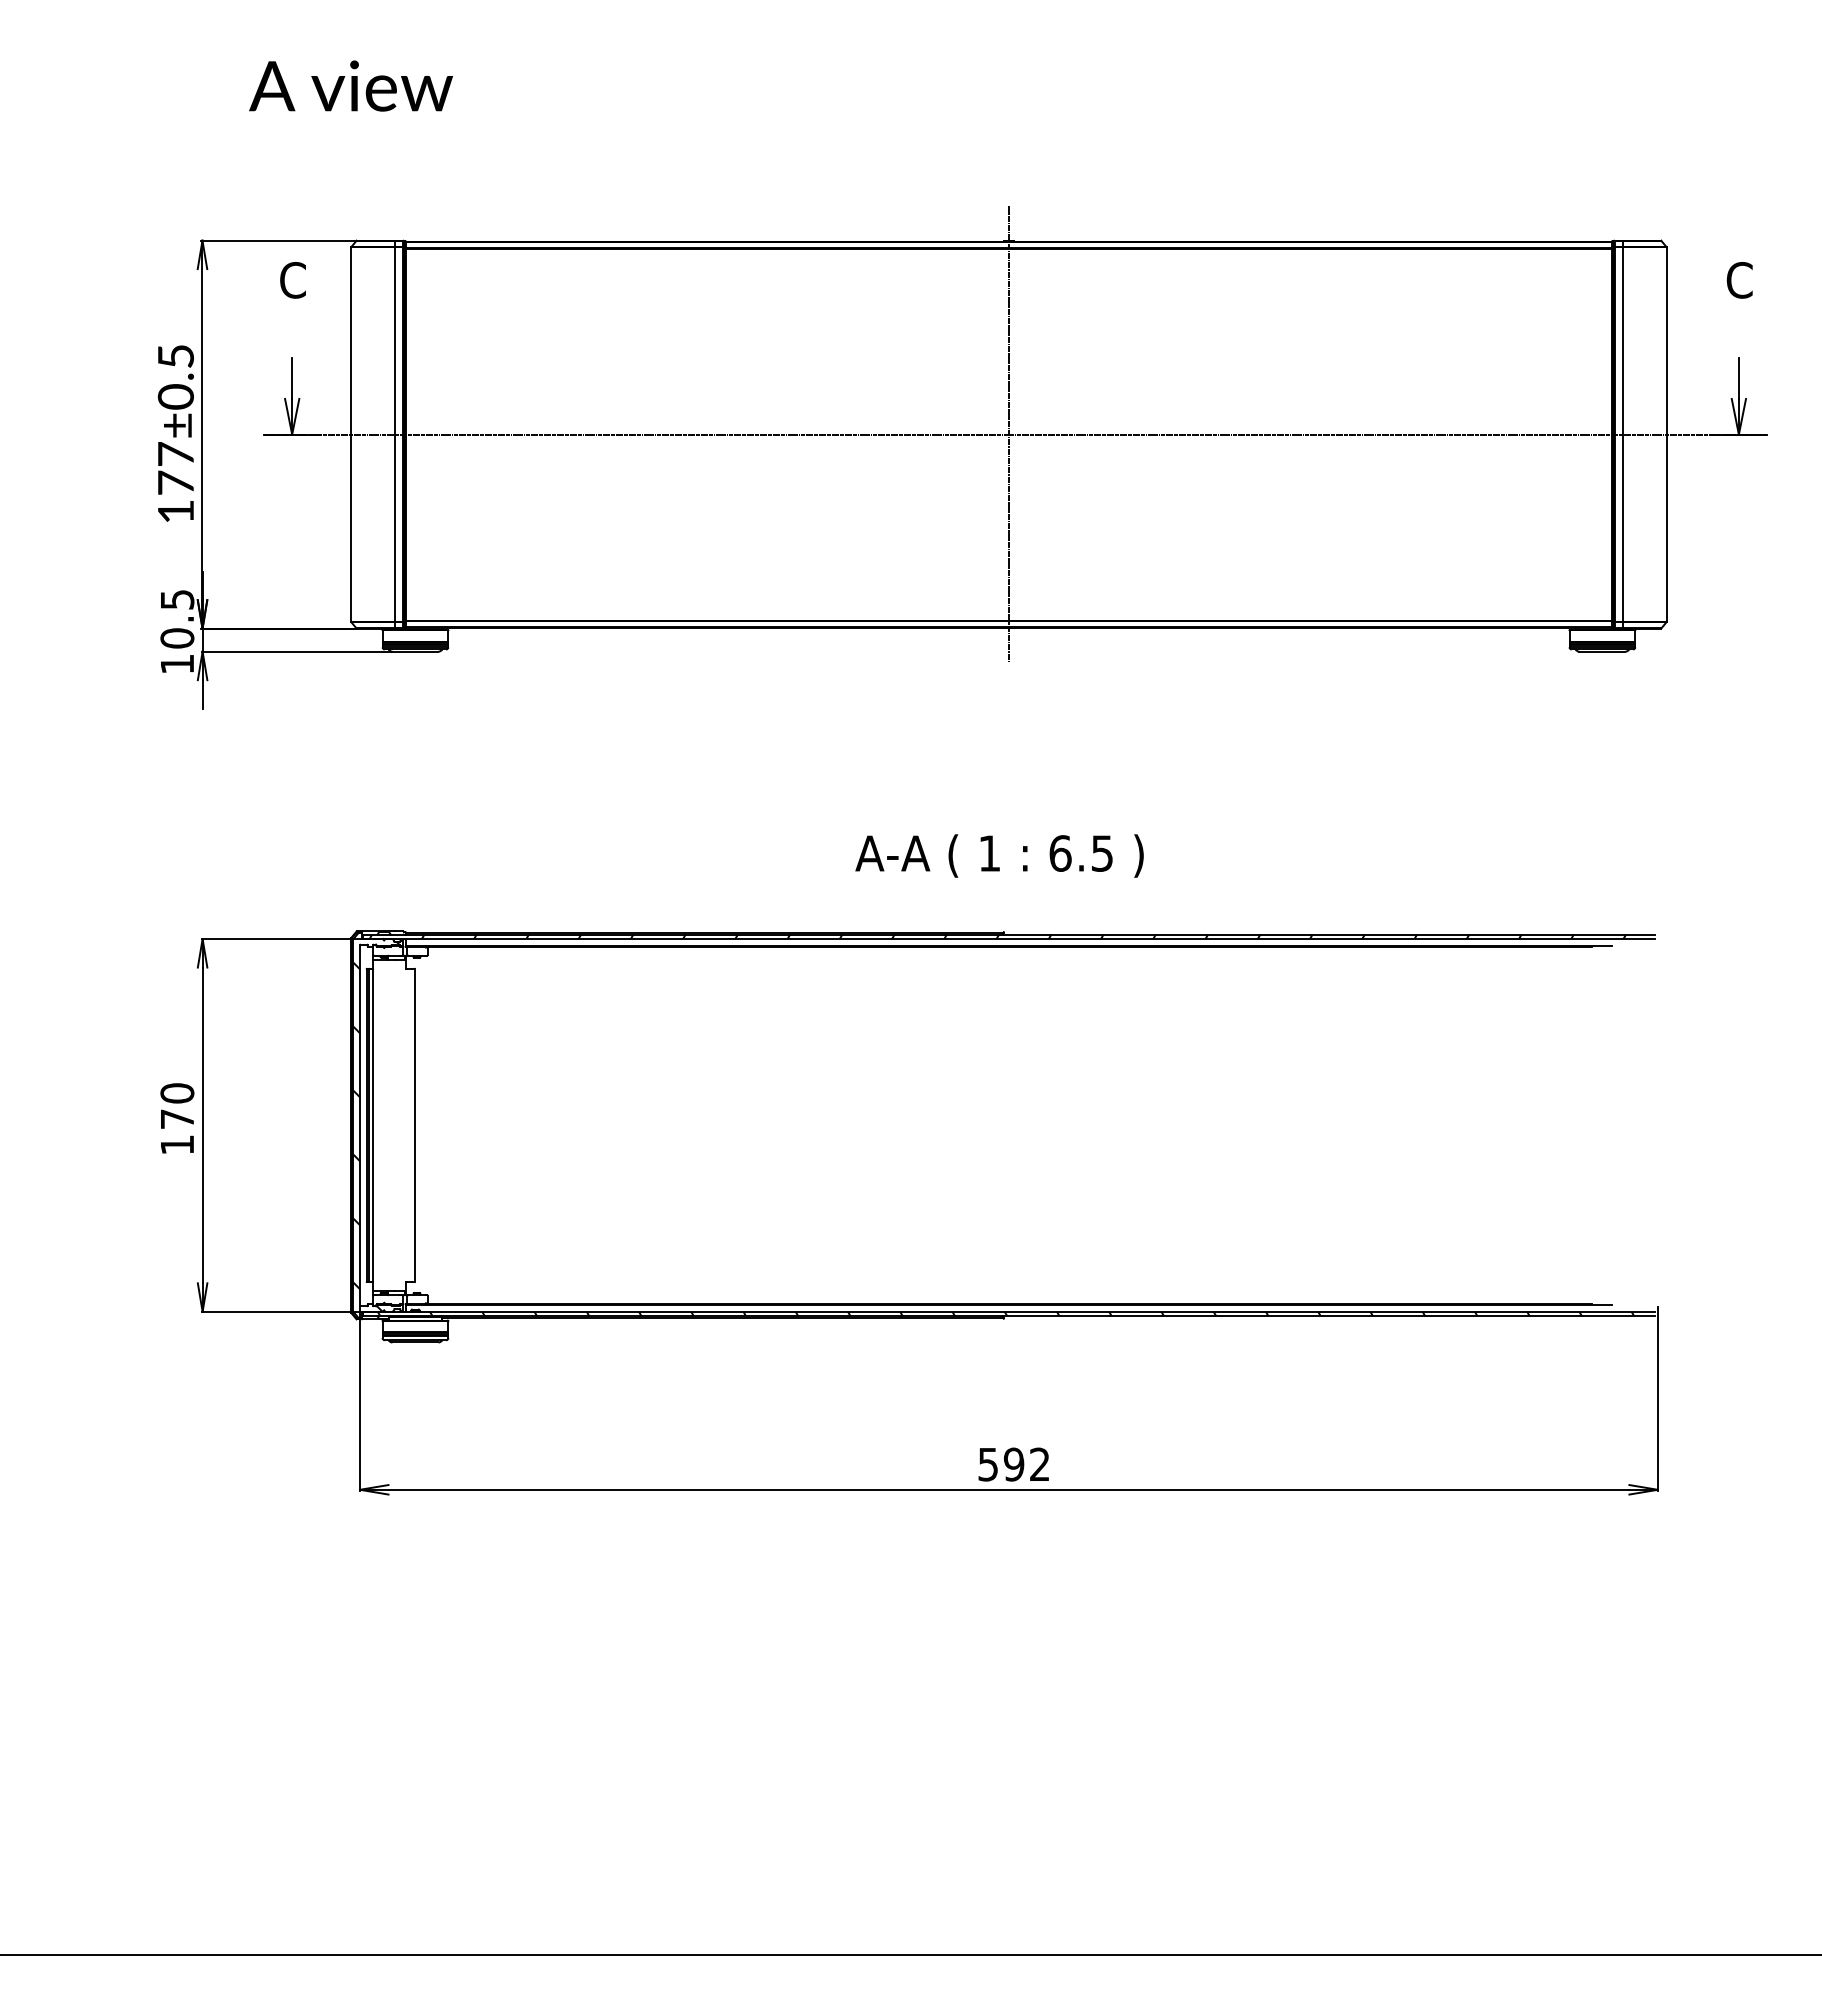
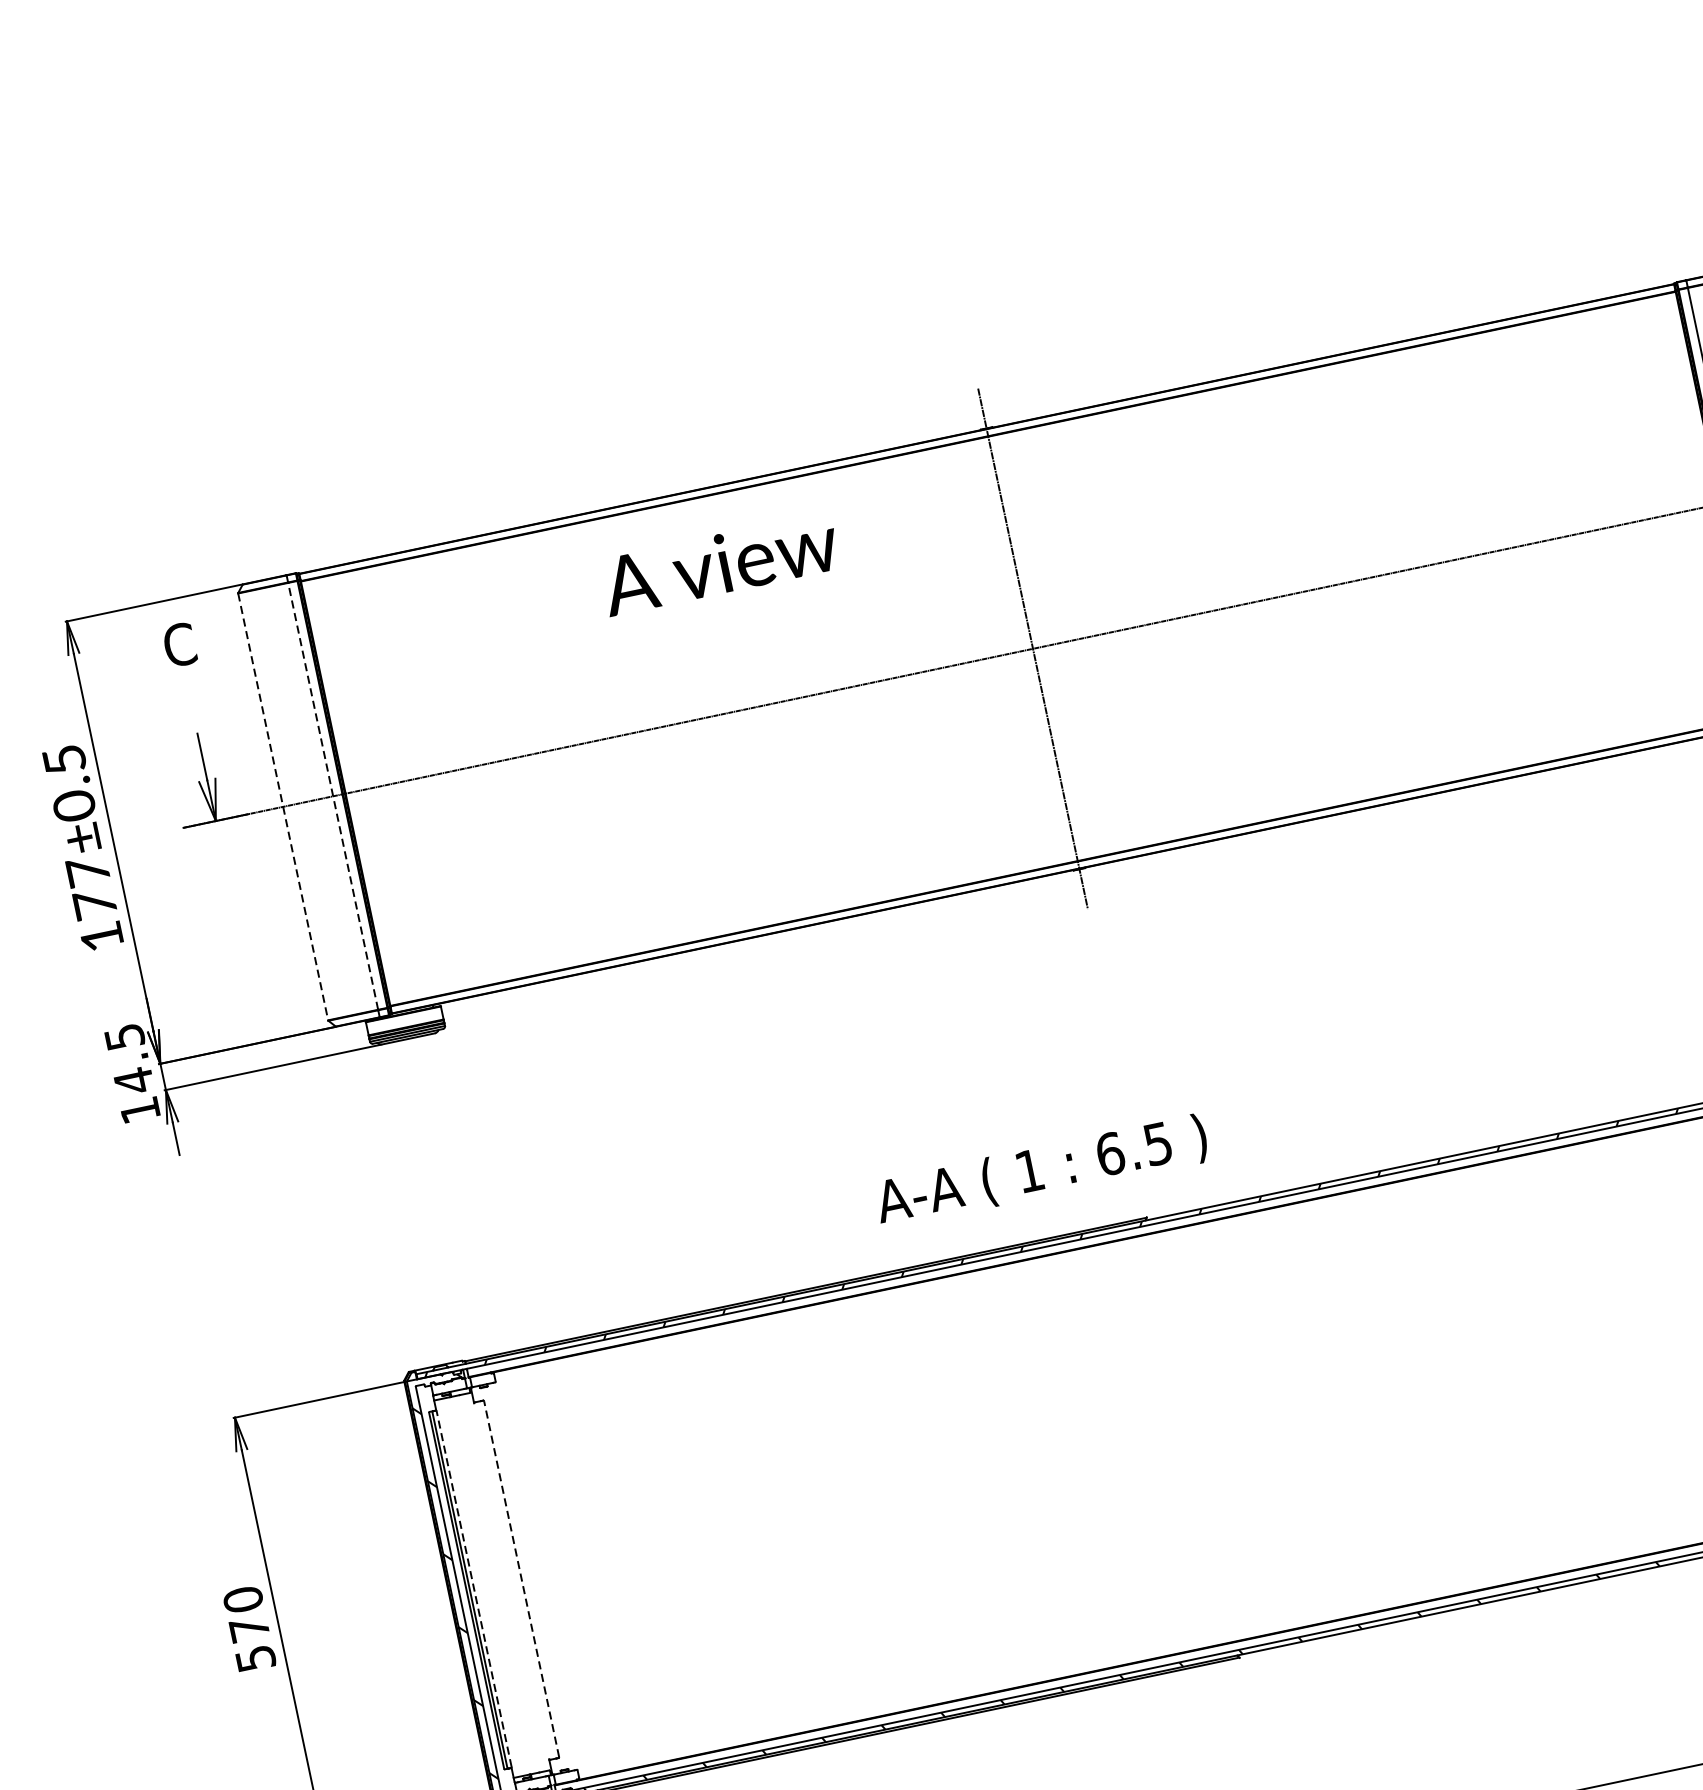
text: (350, 85) -> (719, 563), moved
line: (395, 434) -> (333, 796), solid -> dashed
line: (351, 435) -> (283, 807), solid -> dashed
text: (177, 638) -> (134, 1081), 10.5 -> 14.5
text: (999, 855) -> (1041, 1170), moved
line: (373, 1124) -> (474, 1588), solid -> dashed
line: (414, 1124) -> (521, 1578), solid -> dashed
text: (177, 1144) -> (255, 1657), 170 -> 570

